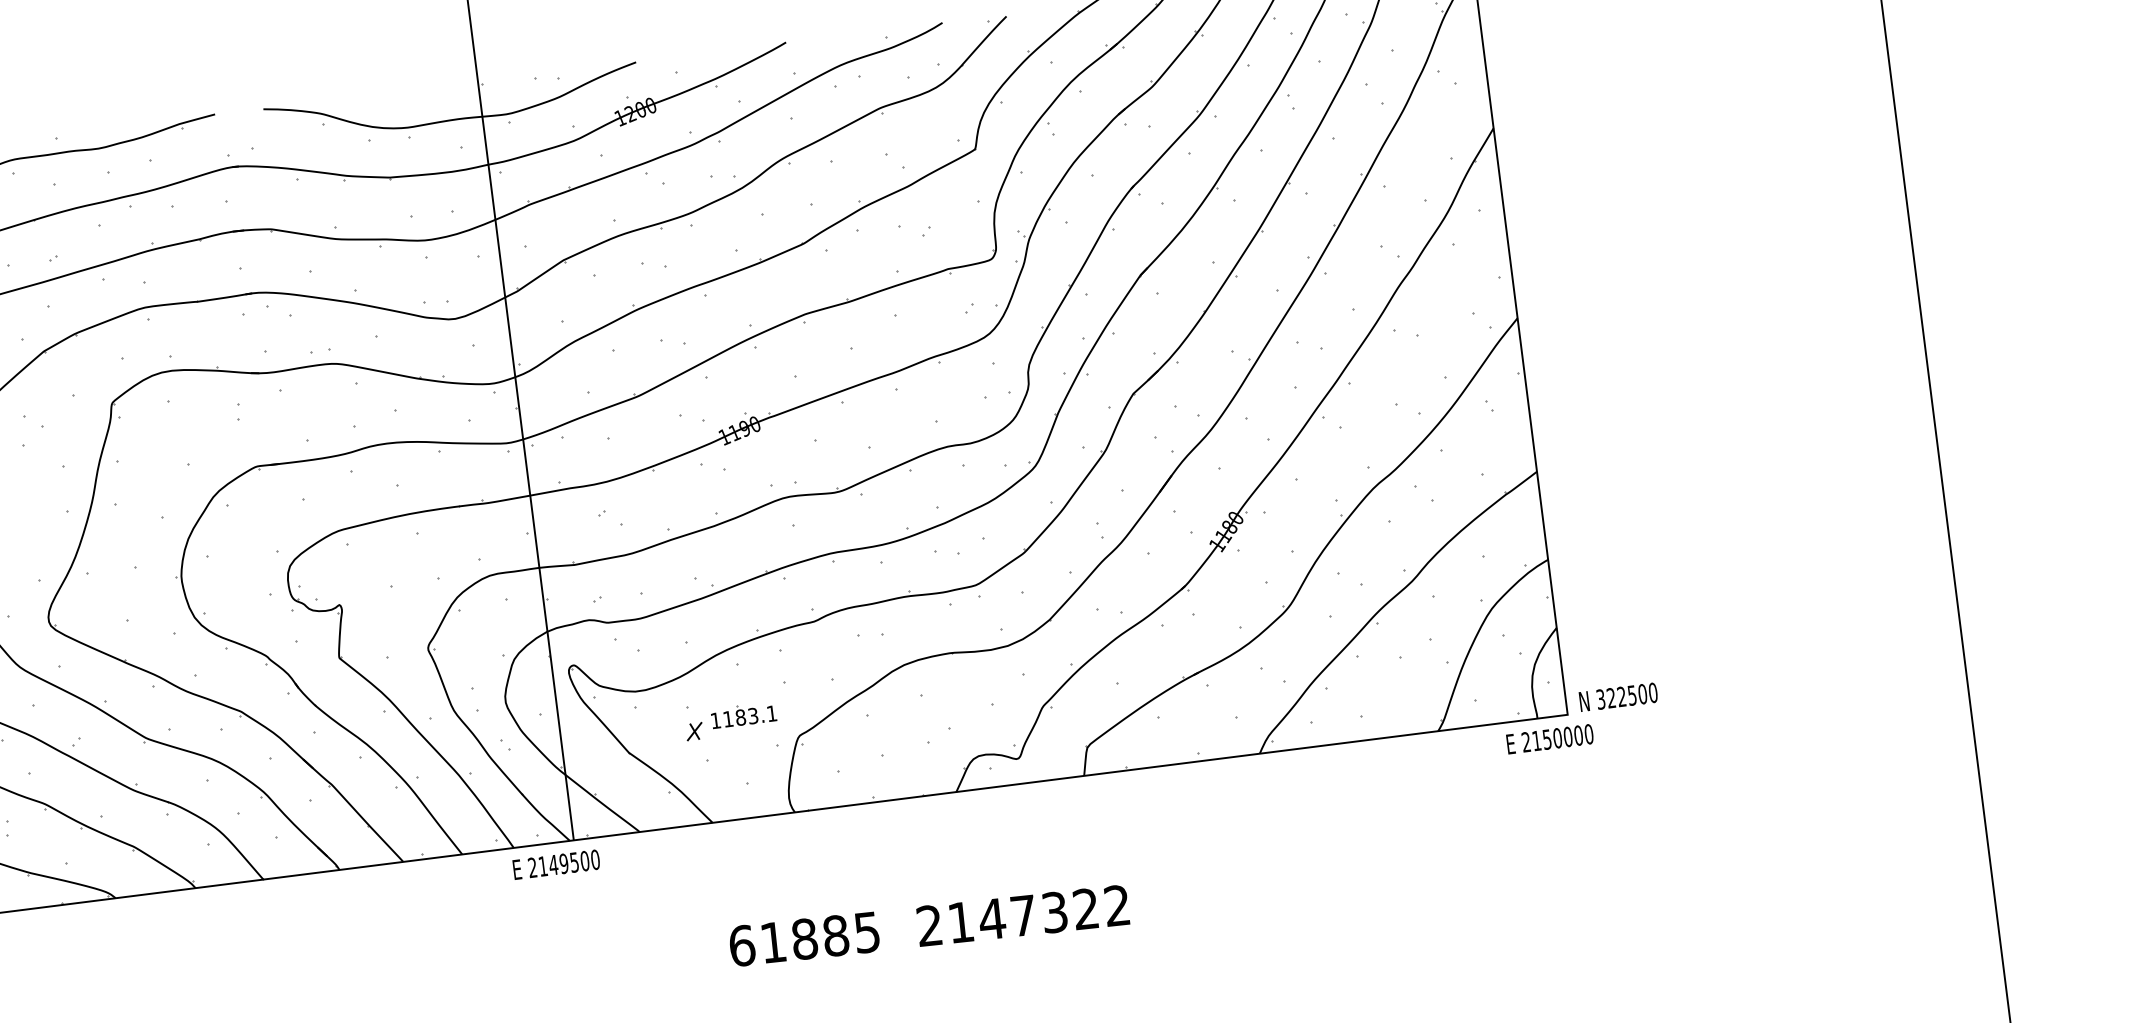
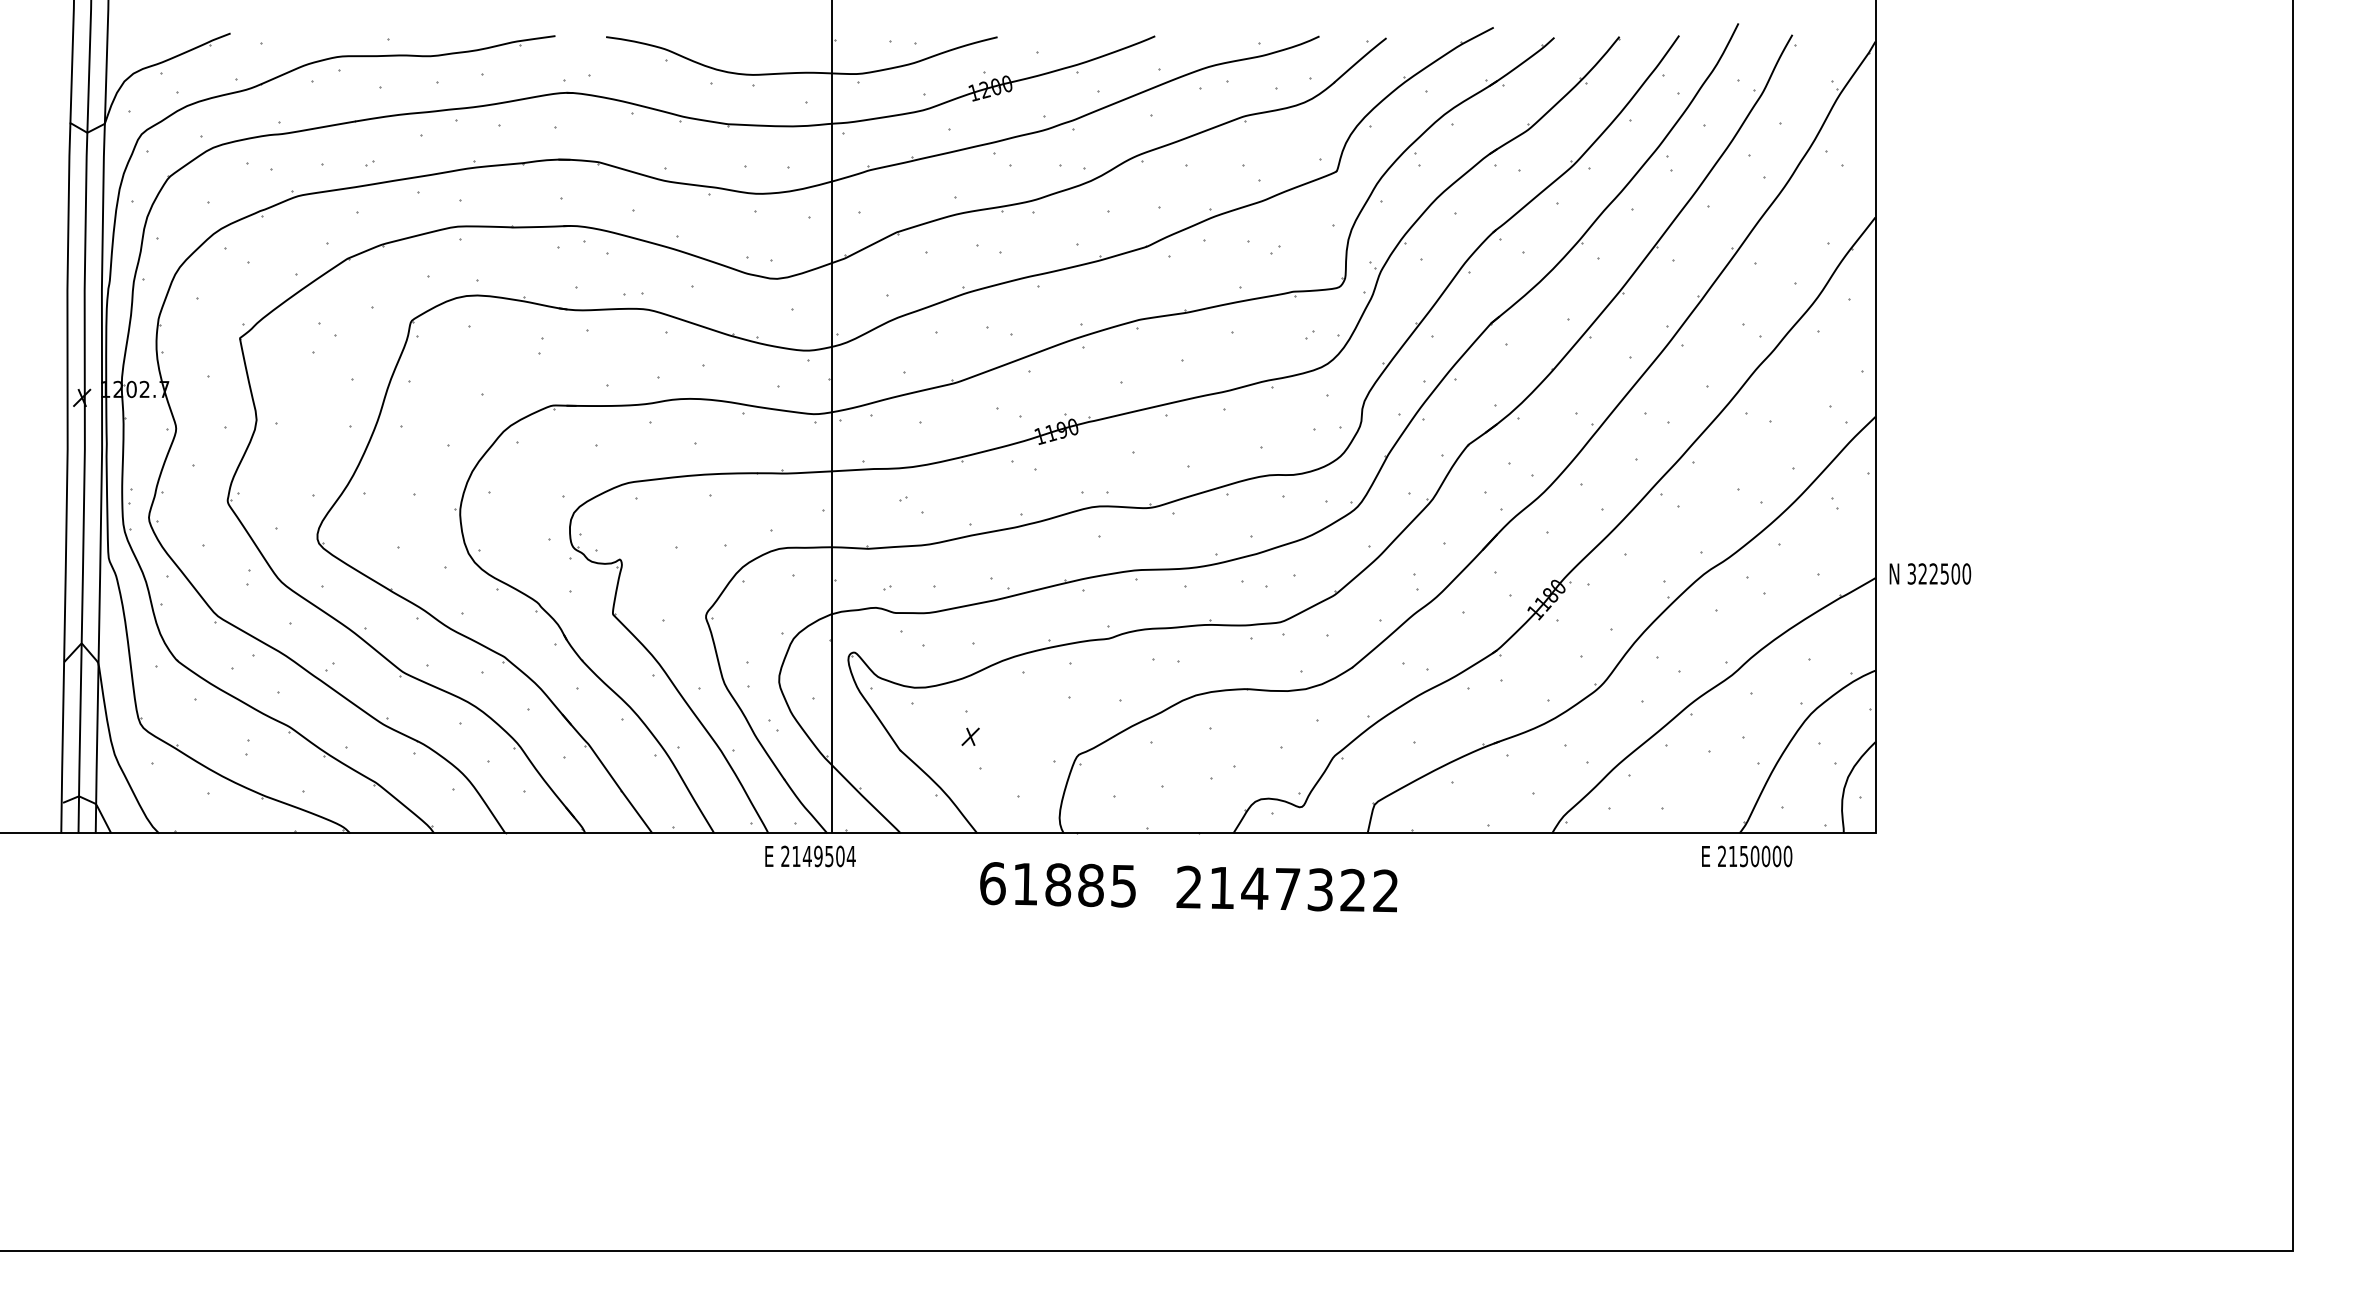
text: (1618, 696) -> (1930, 573), moved
part: (743, 714) -> (1023, 725), removed
text: (1550, 739) -> (1747, 856), moved
text: (594, 859) -> (850, 856), 2149500 -> 2149504
text: (928, 926) -> (1188, 887), moved

